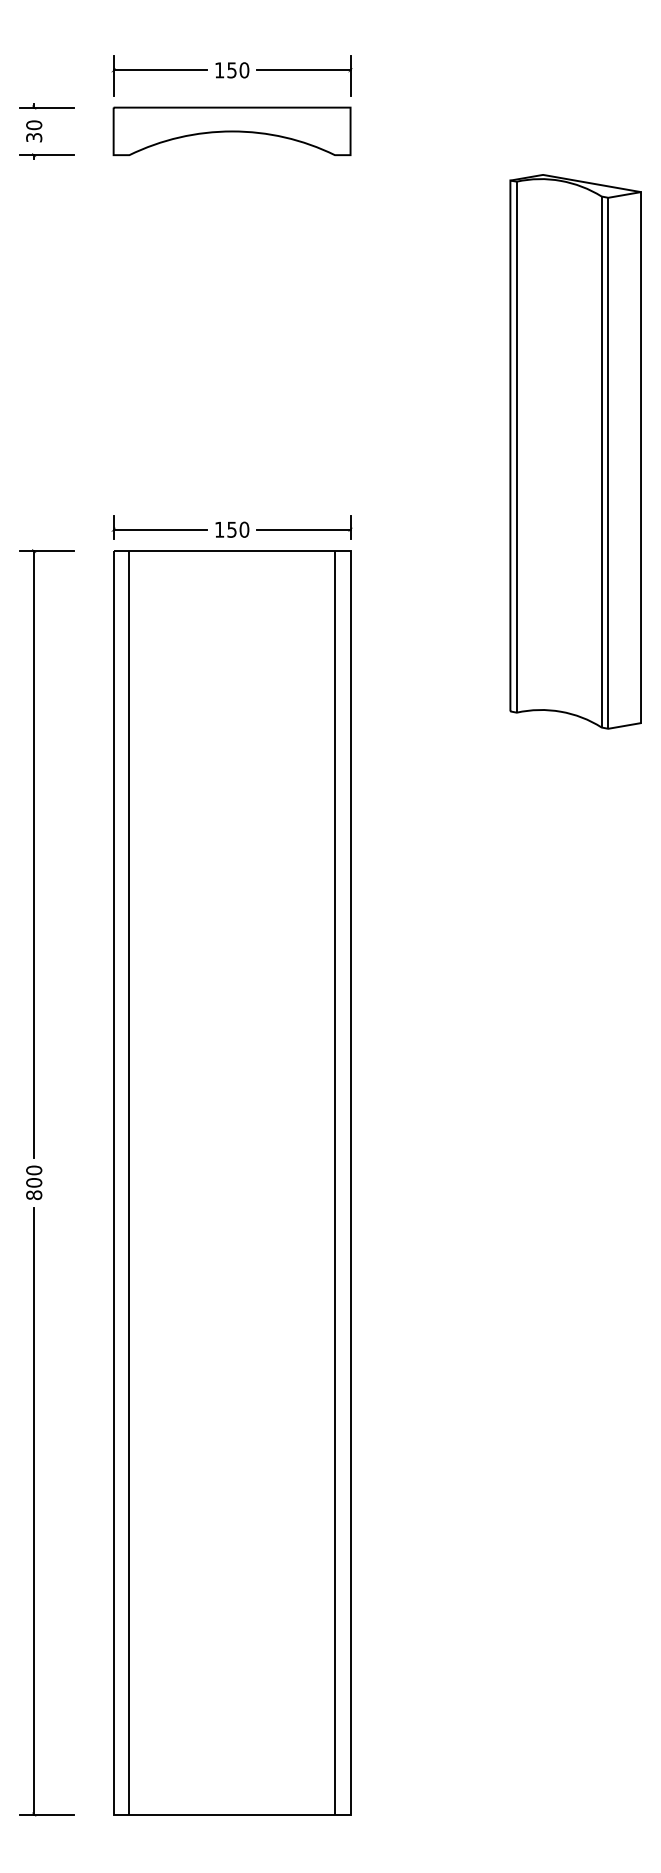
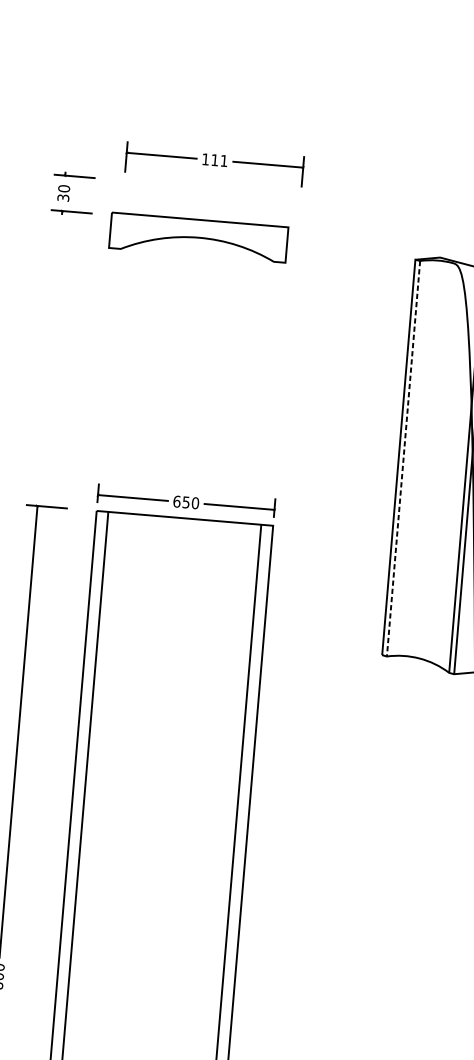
text: (238, 70) -> (219, 160), 150 -> 111
part: (231, 131) -> (198, 237), moved
line: (516, 447) -> (403, 458), solid -> dashed
text: (219, 529) -> (176, 501), 150 -> 650

